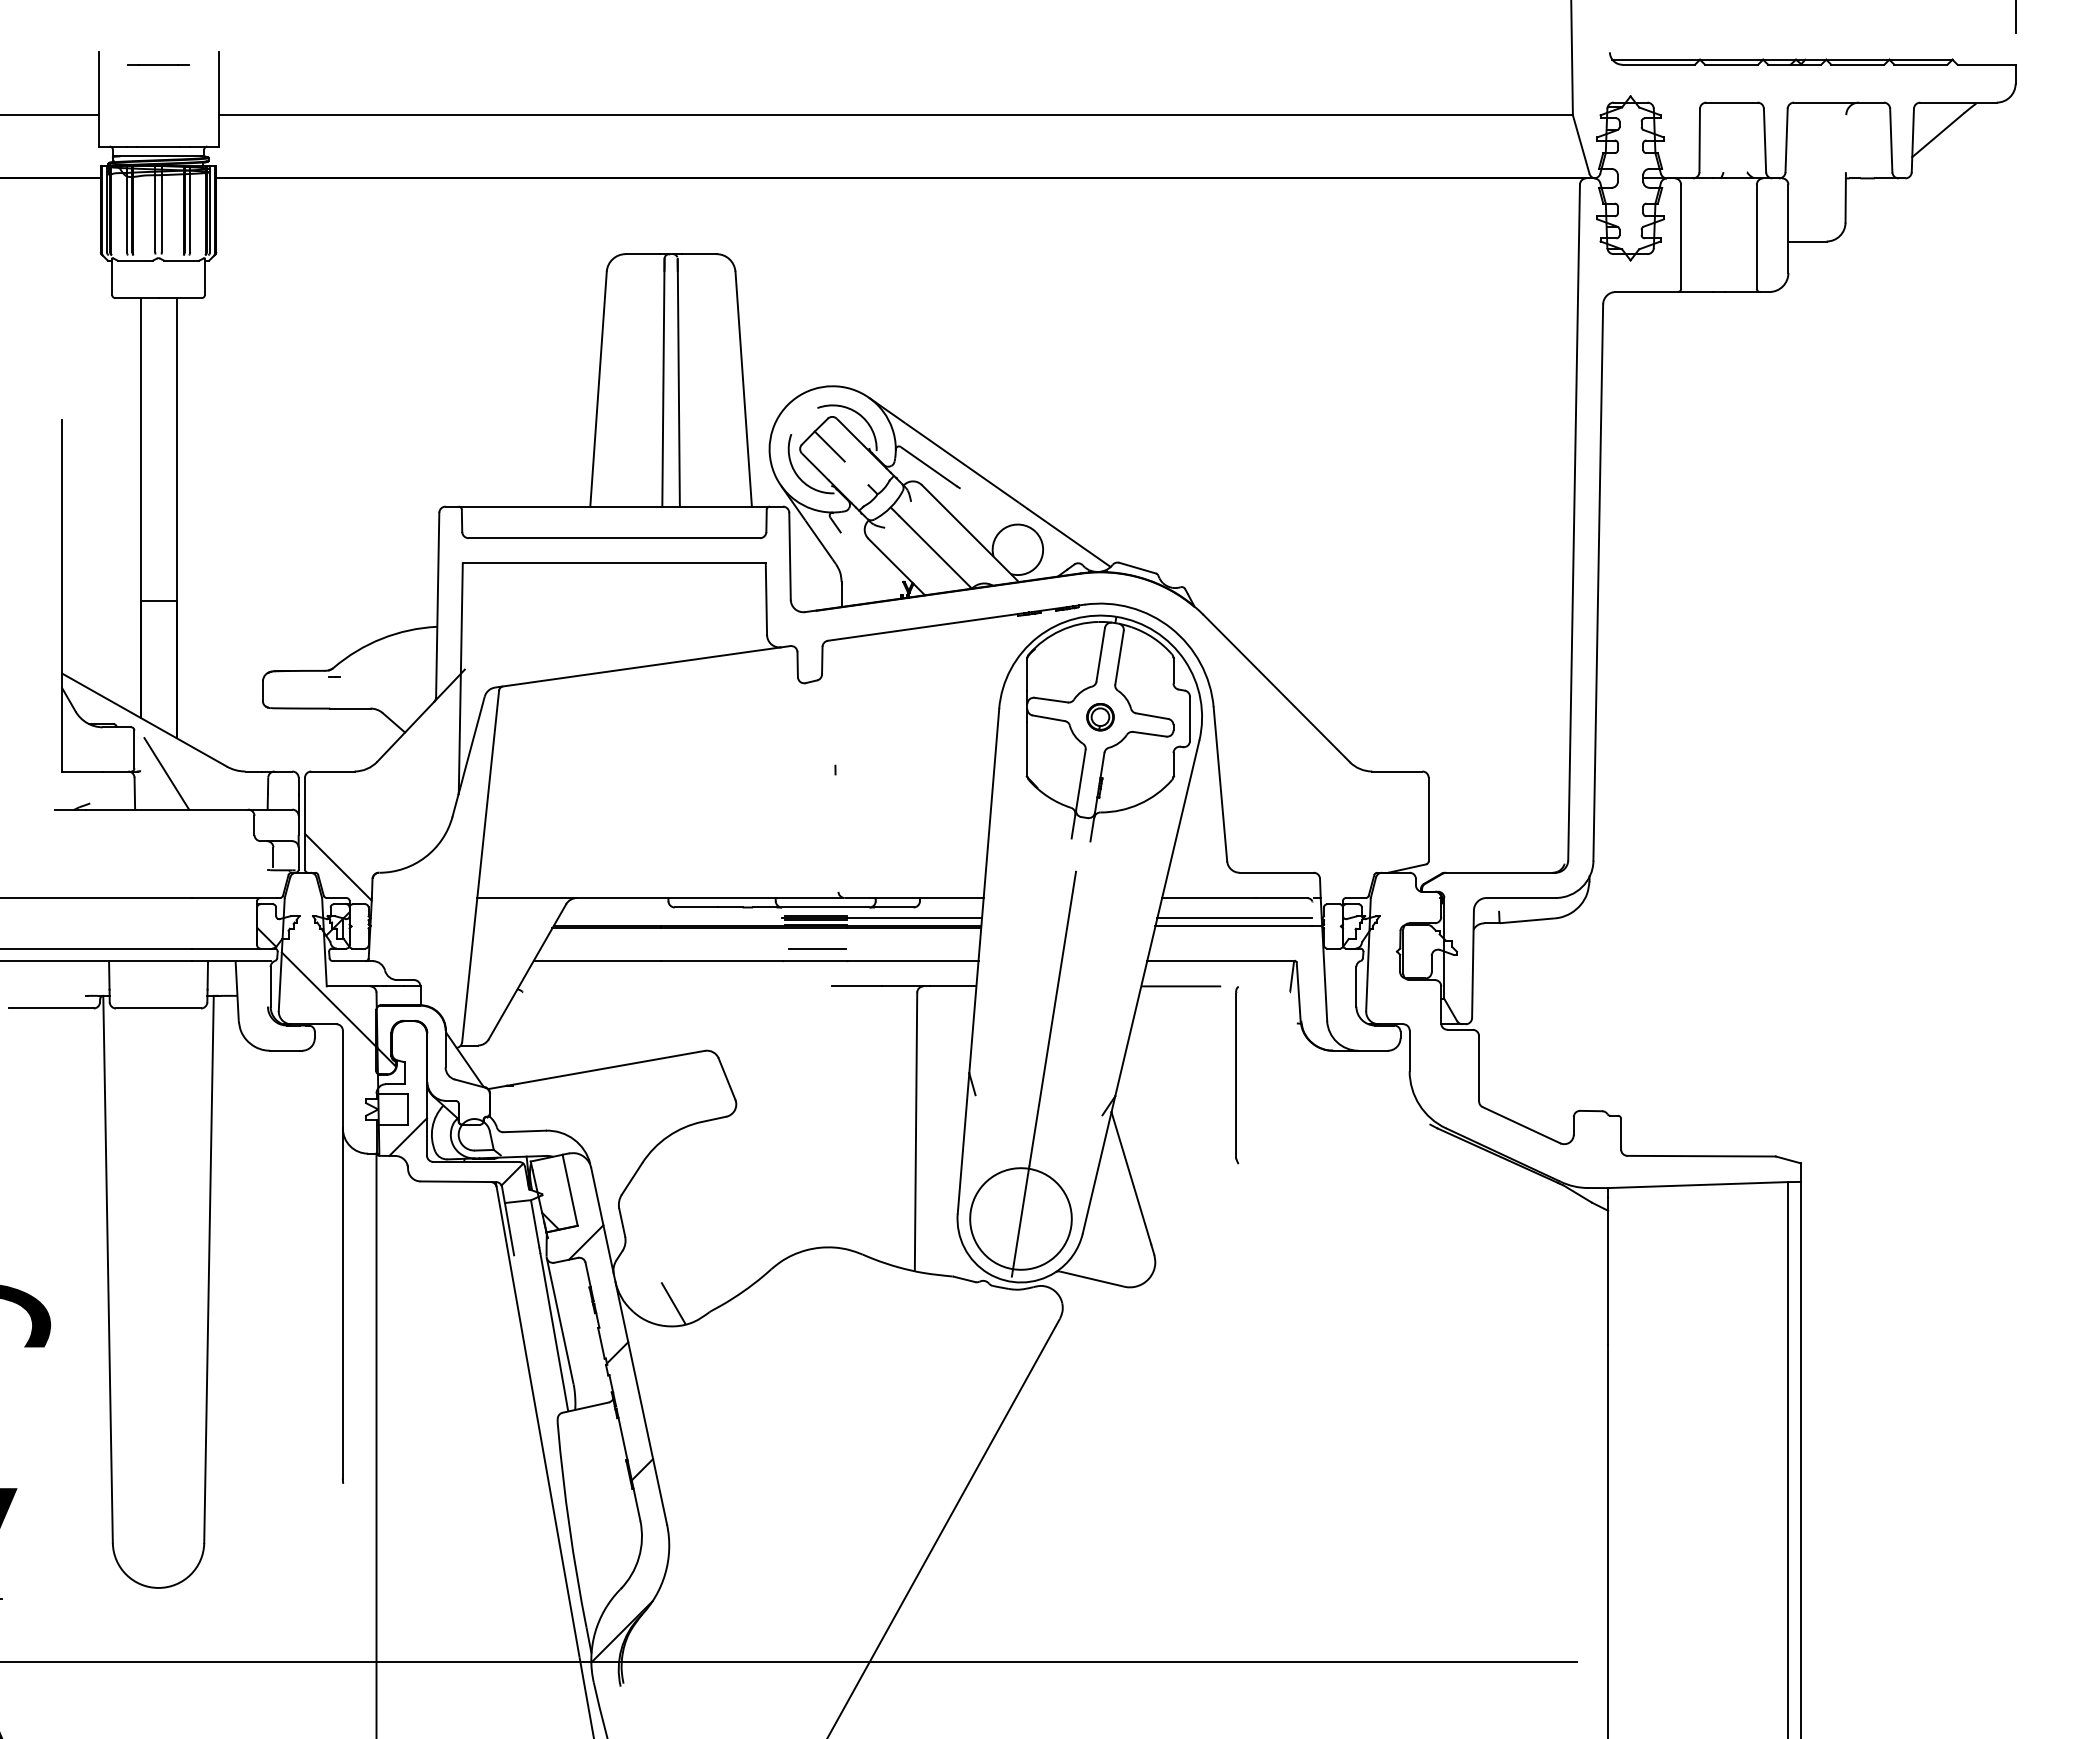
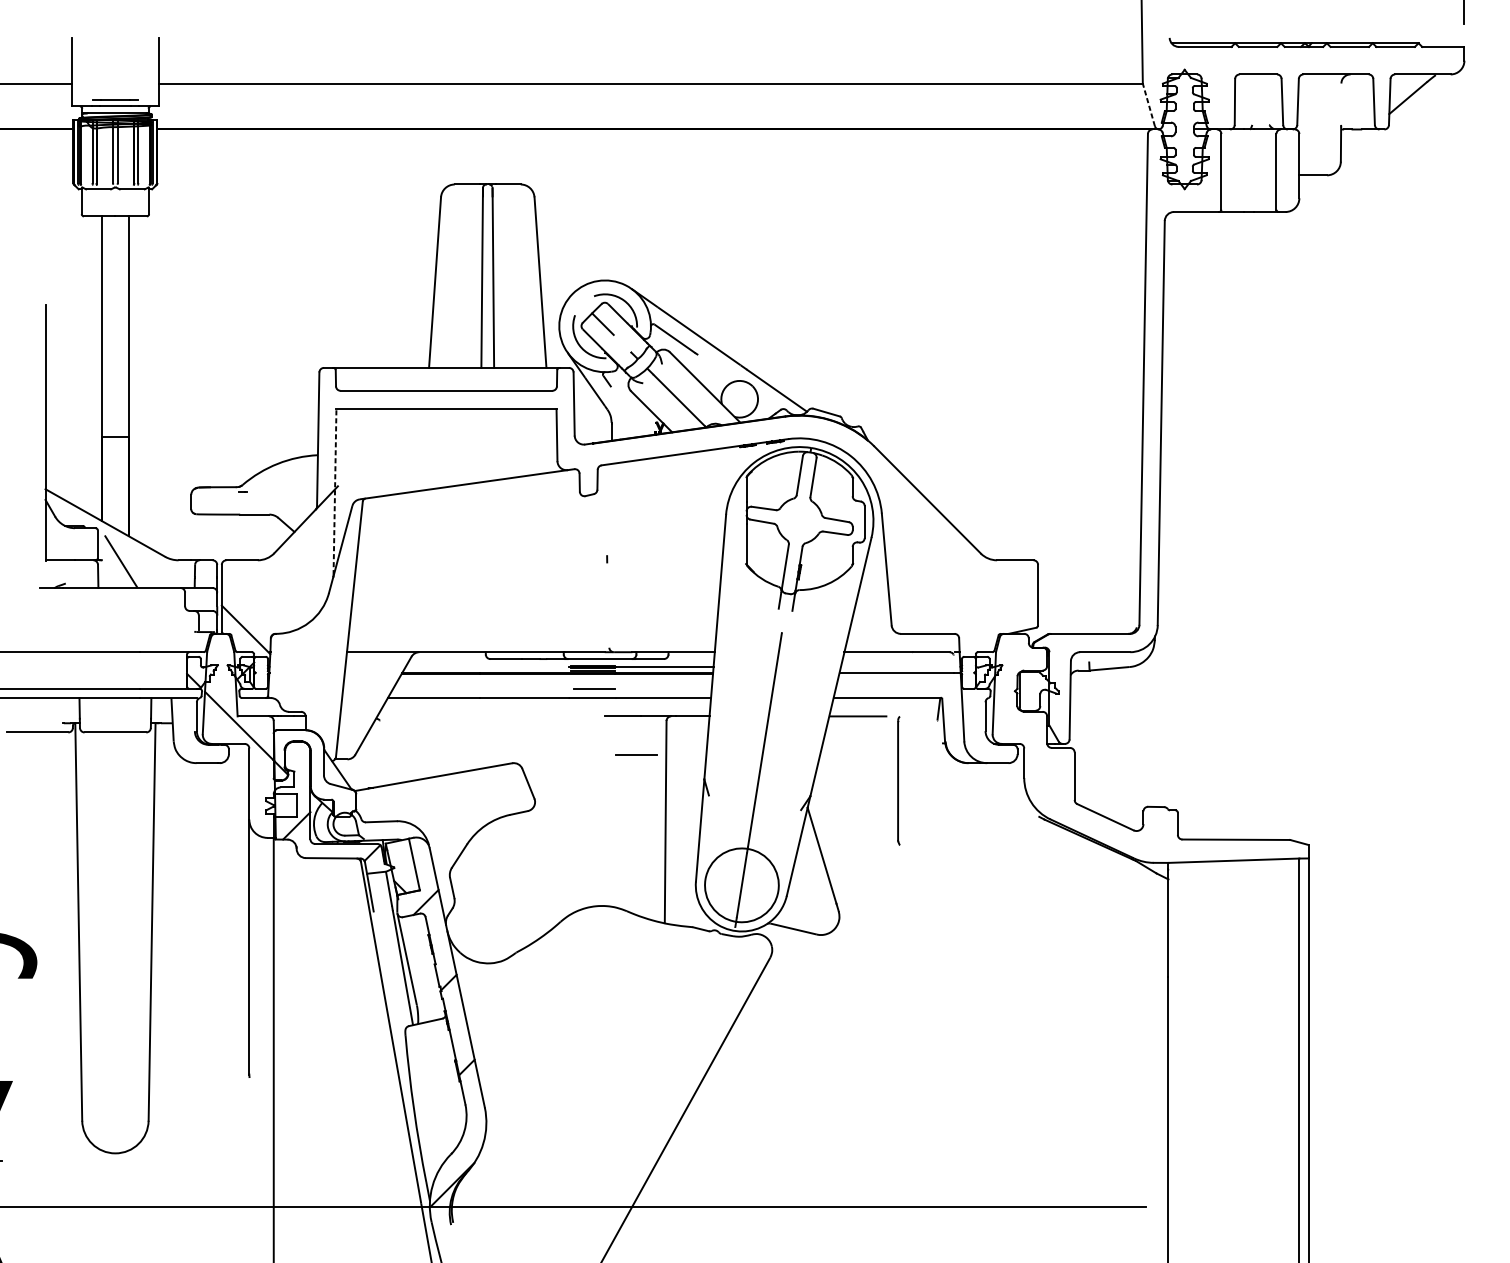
line: (158, 64) -> (115, 99), moved
line: (1581, 144) -> (1149, 104), solid -> dashed
line: (460, 677) -> (334, 492), solid -> dashed
part: (1100, 717) -> (799, 521), removed
line: (1234, 918) -> (897, 667), removed
line: (875, 1039) -> (636, 754), added
line: (673, 1303) -> (489, 946), removed

